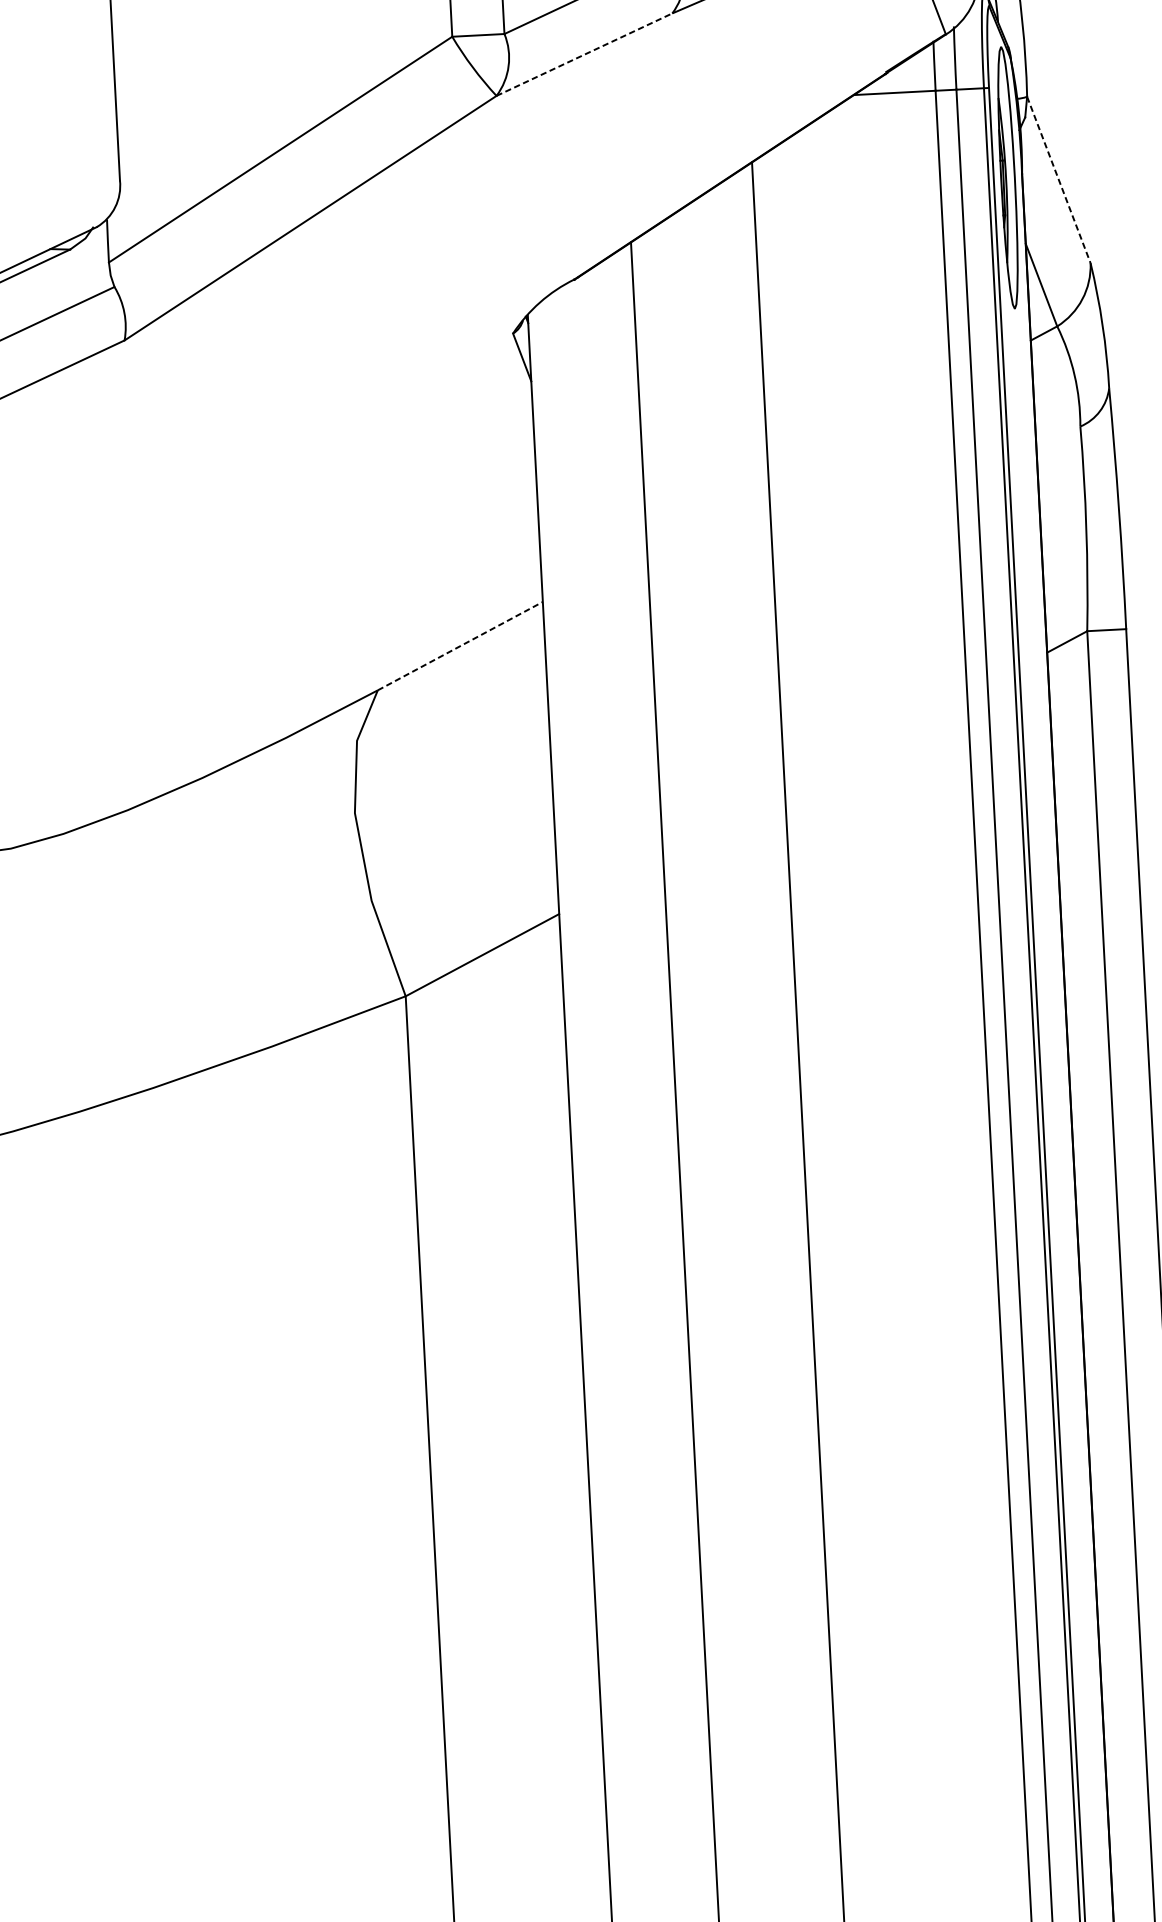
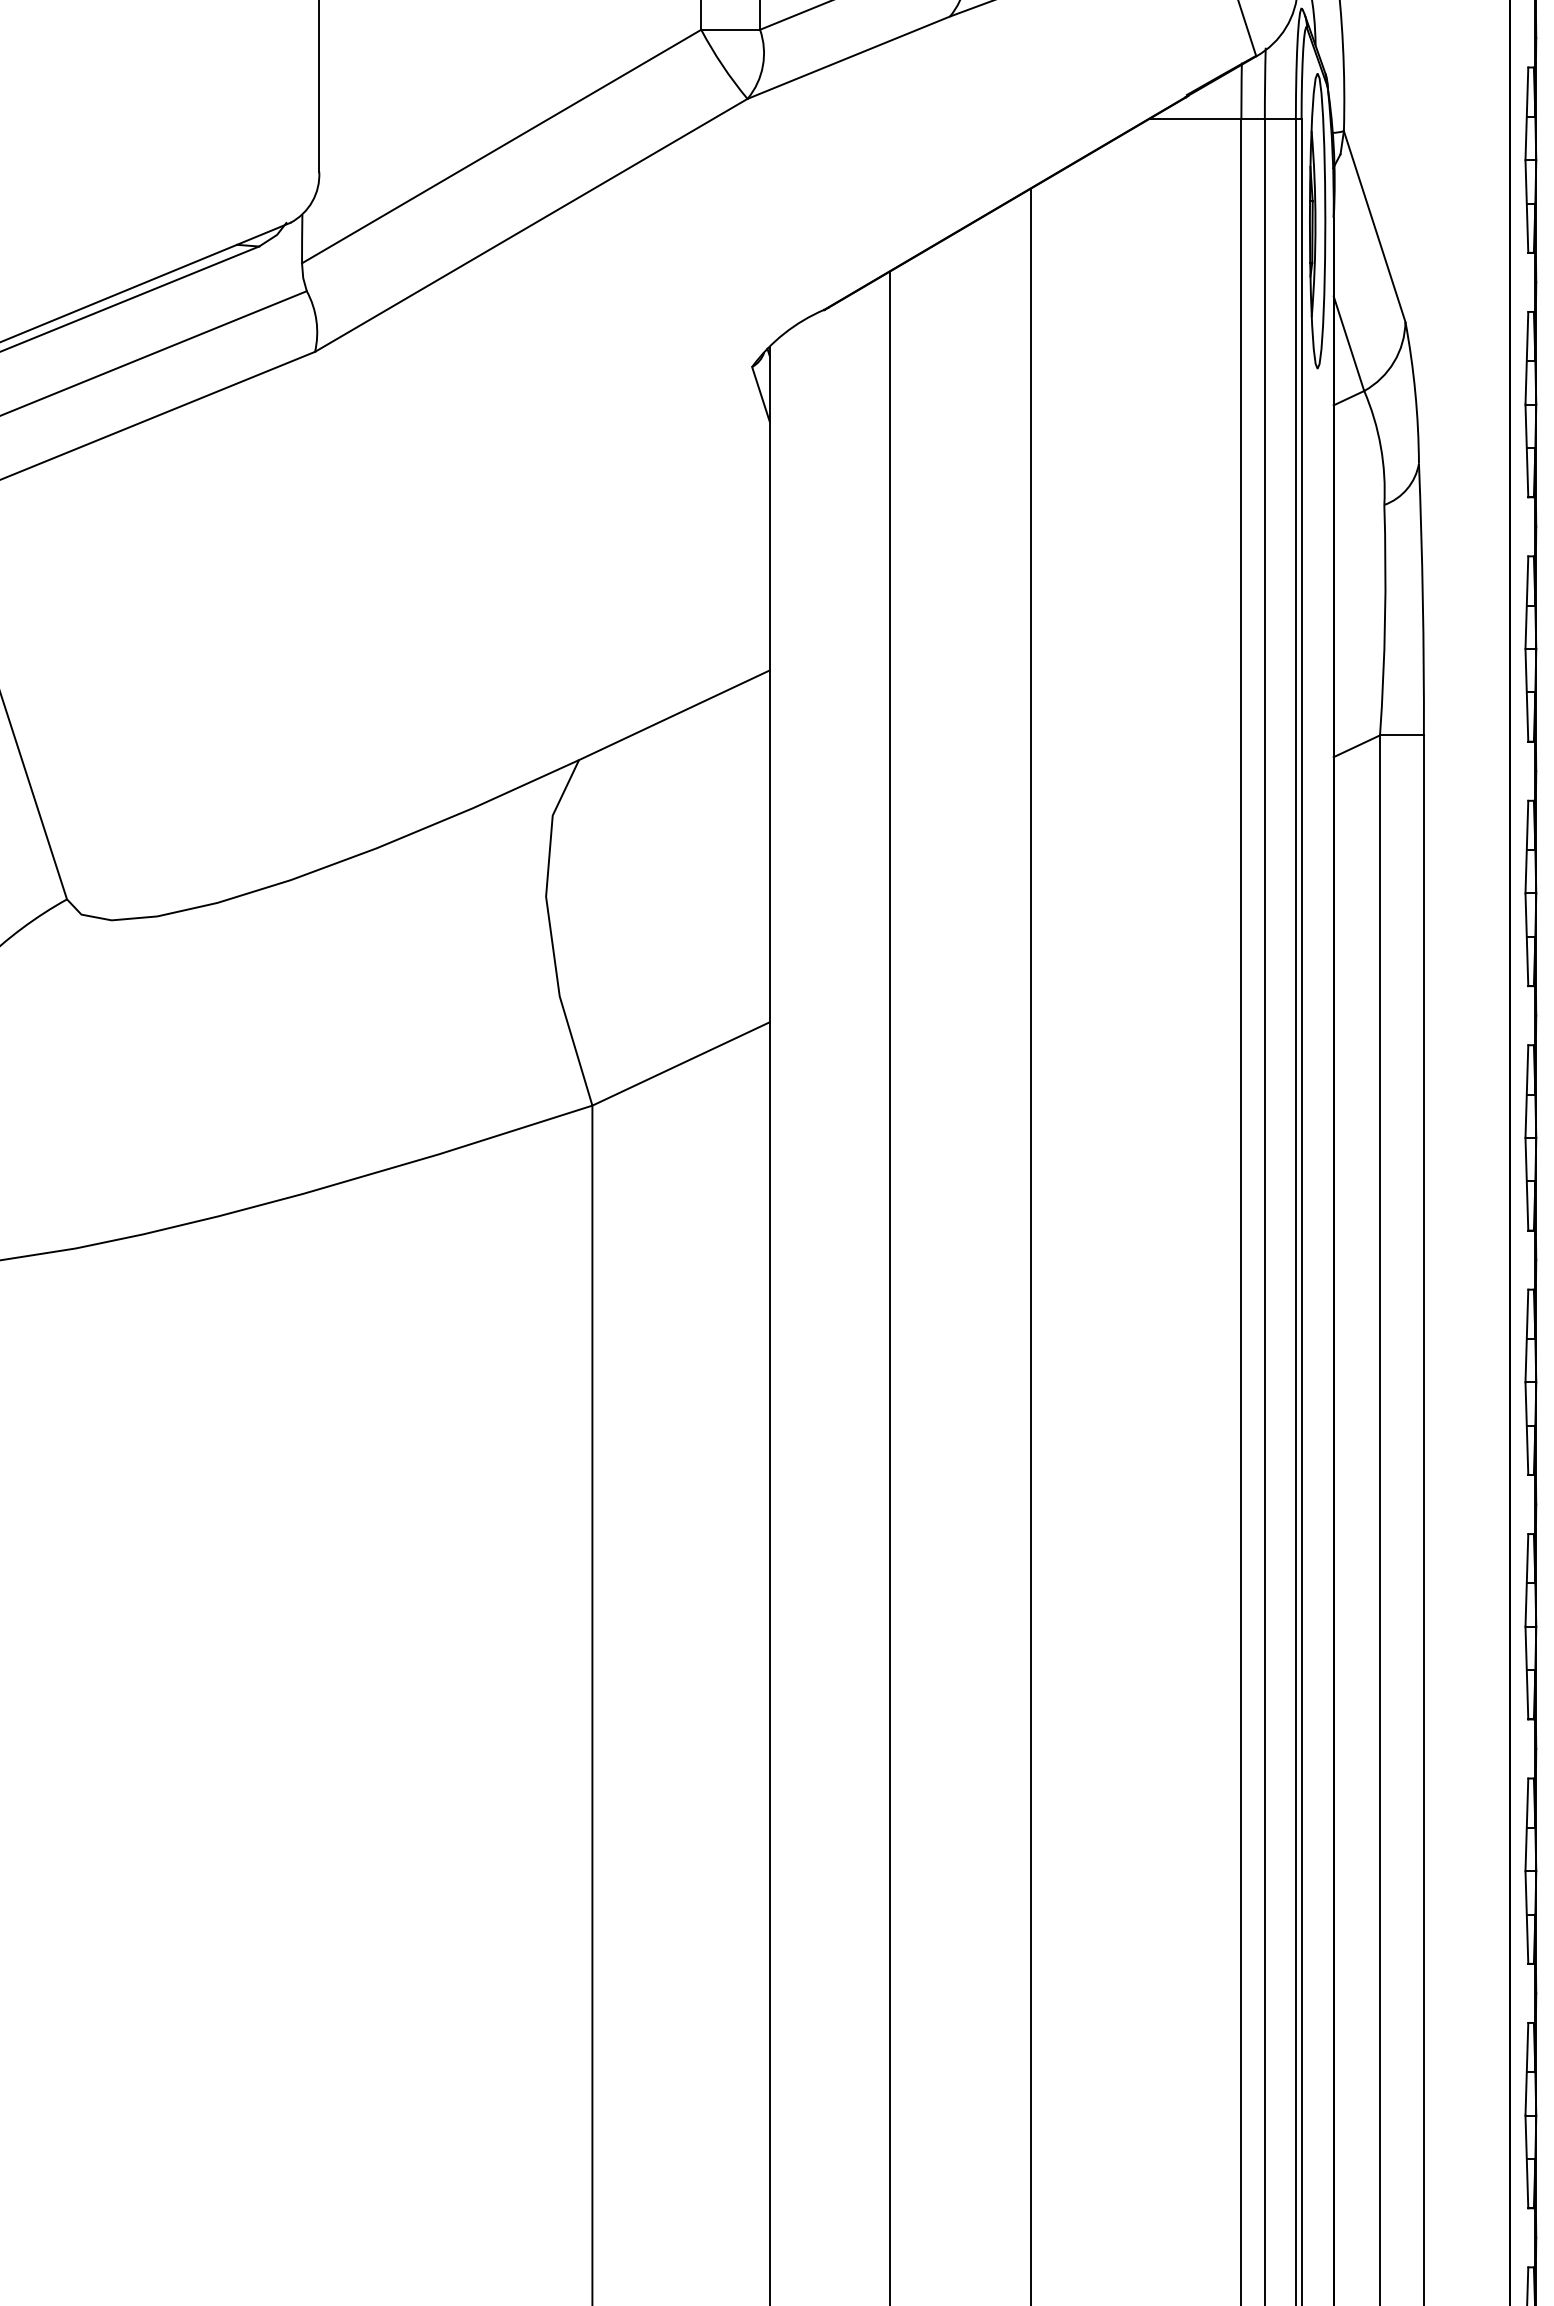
line: (585, 54) -> (849, 57), dashed -> solid
line: (1058, 179) -> (1374, 226), dashed -> solid
line: (460, 646) -> (674, 715), dashed -> solid

